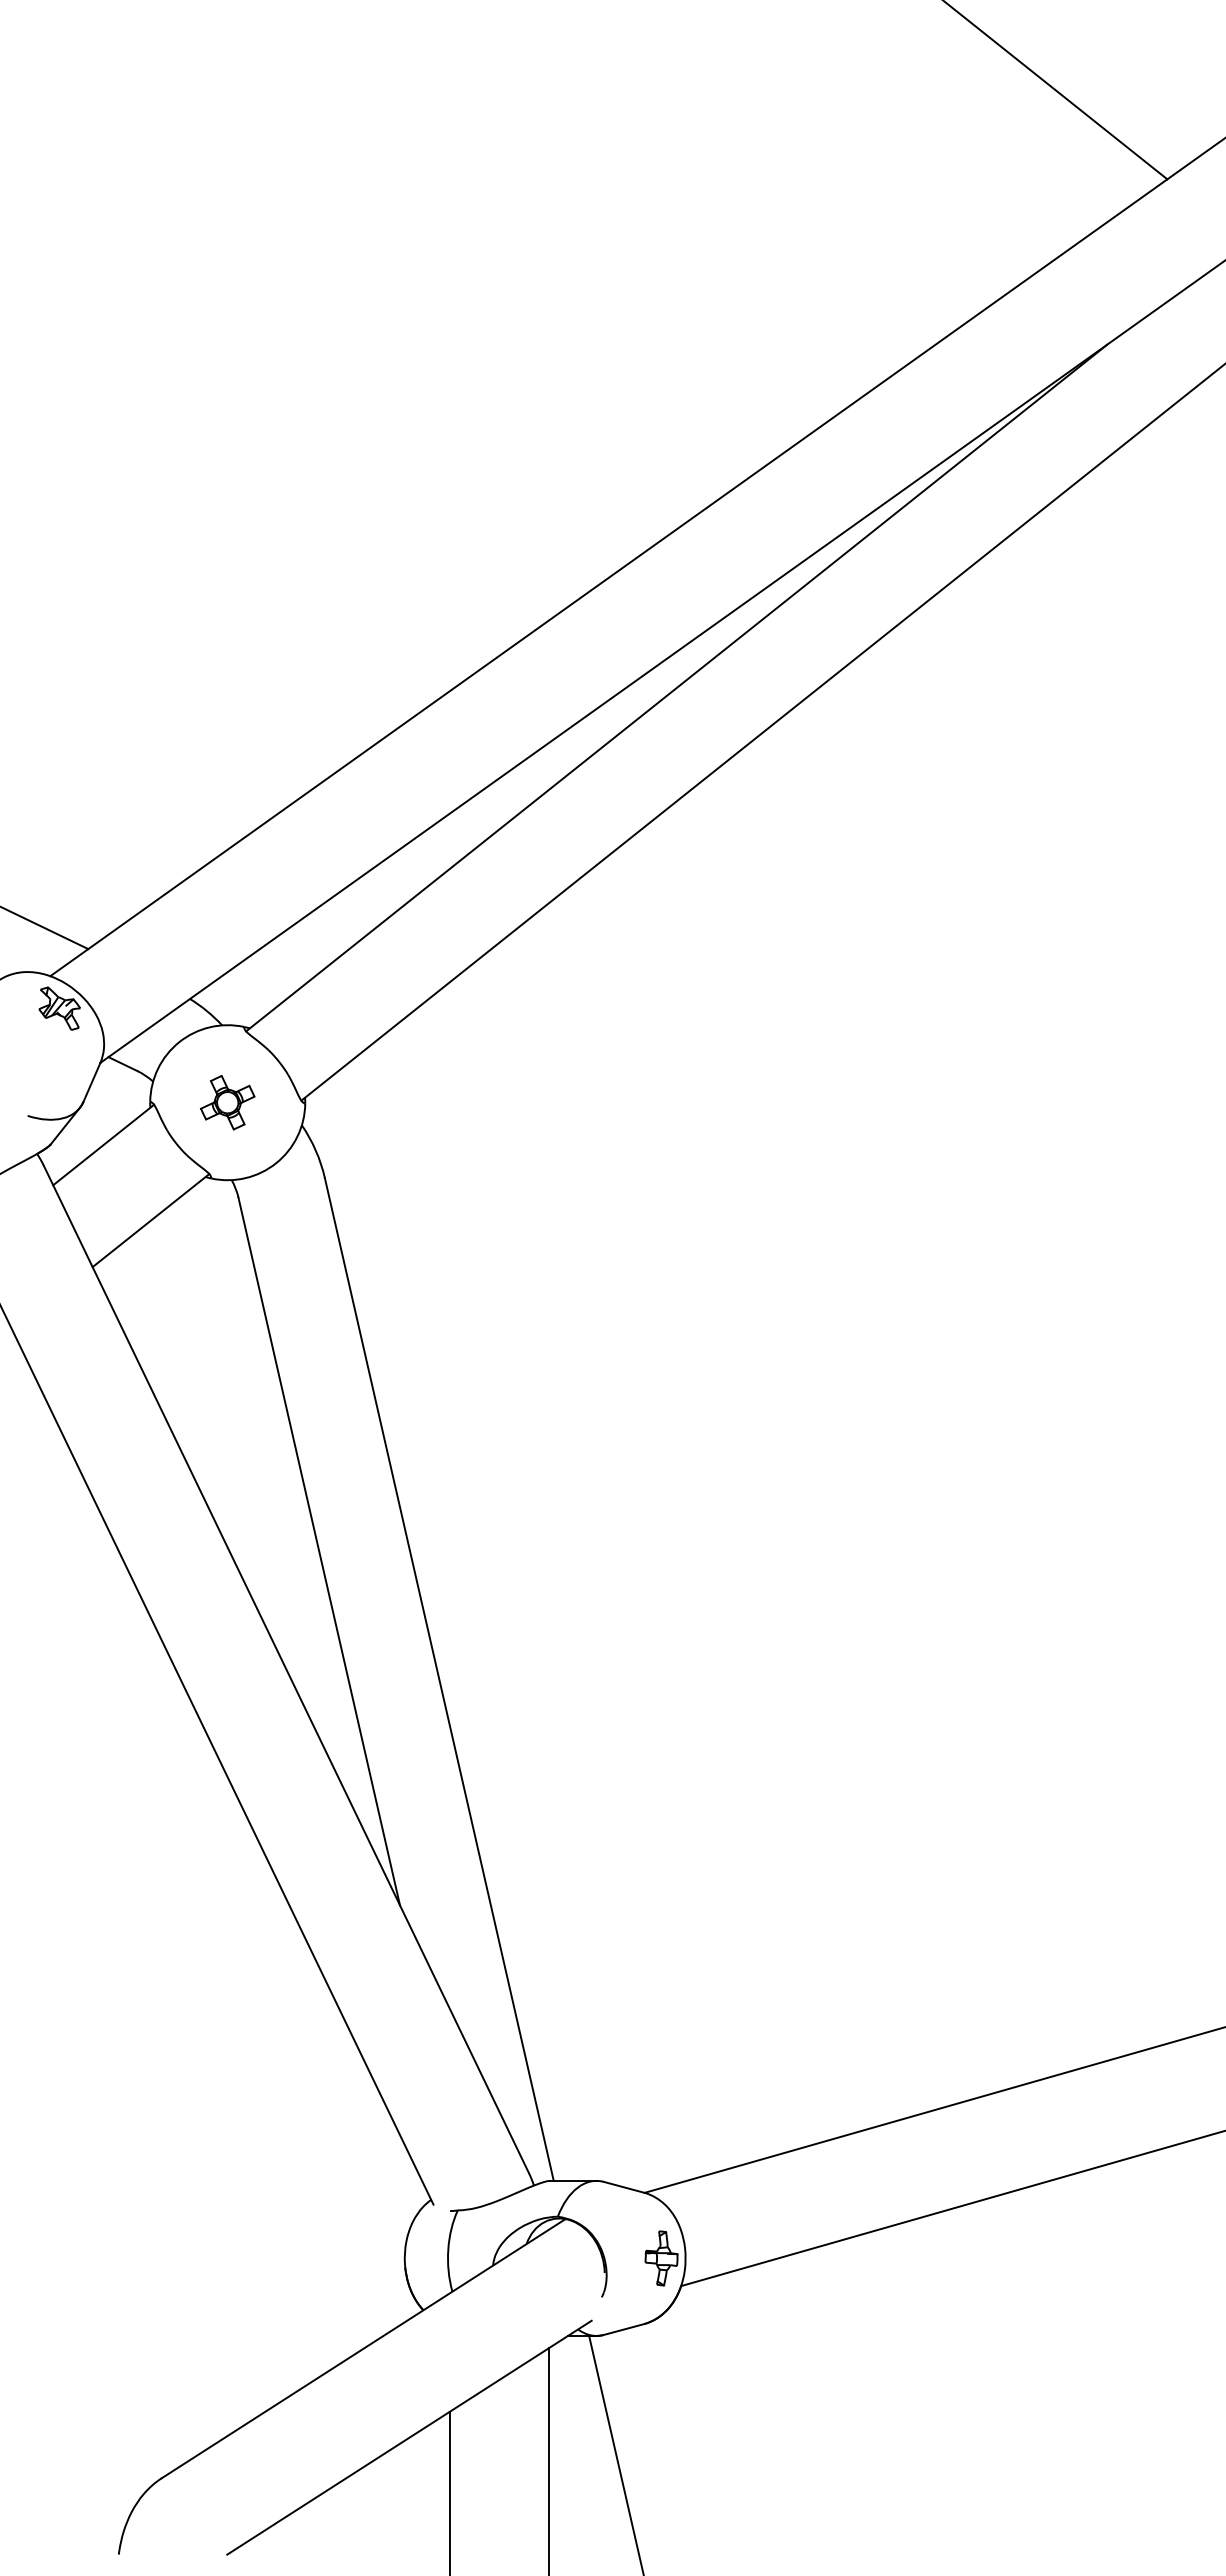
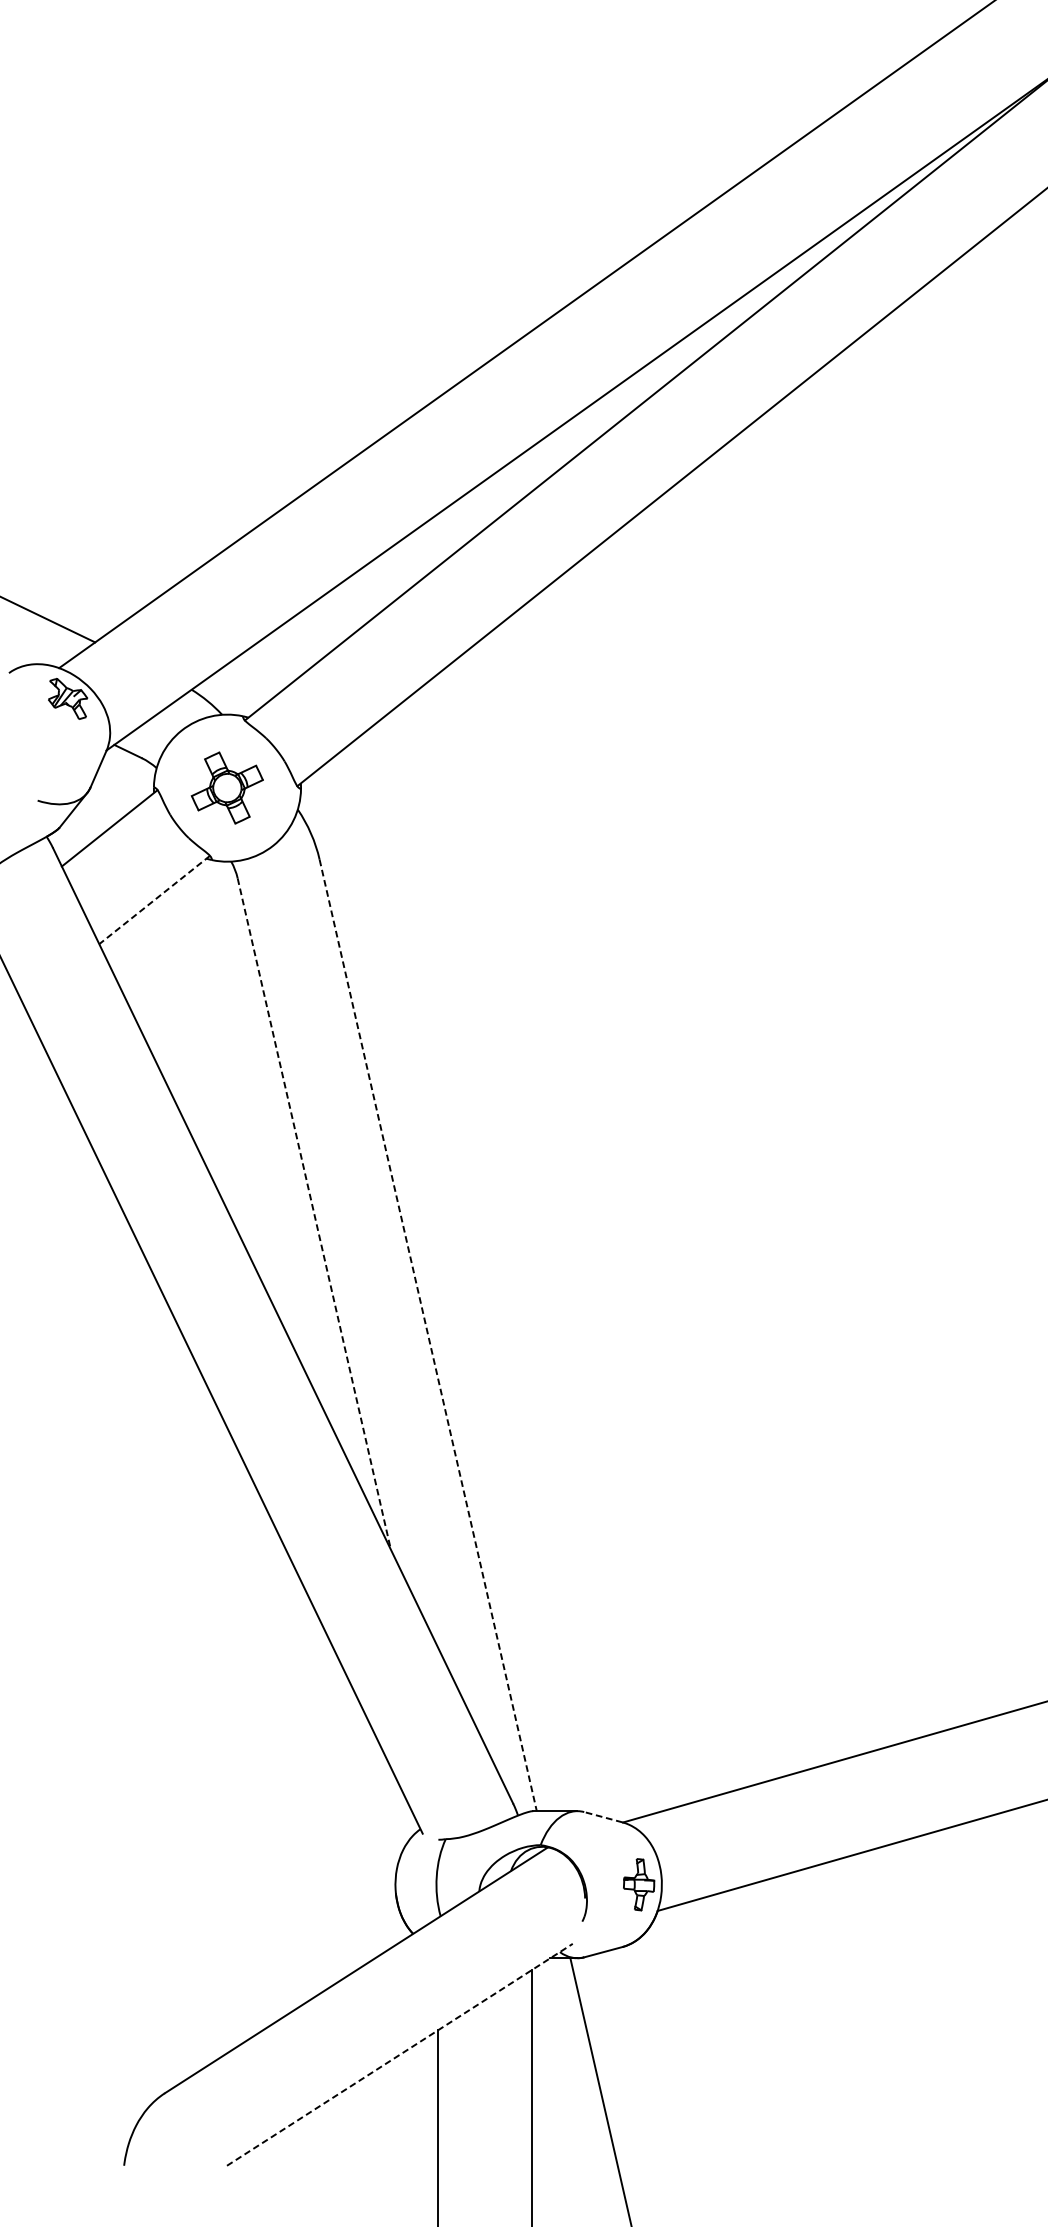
part: (227, 1102) -> (227, 787), size x1.4
line: (150, 1220) -> (154, 899), solid -> dashed
line: (319, 1551) -> (314, 1213), solid -> dashed
line: (439, 1680) -> (428, 1336), solid -> dashed
line: (623, 2187) -> (602, 1817), solid -> dashed
line: (409, 2437) -> (399, 2054), solid -> dashed

